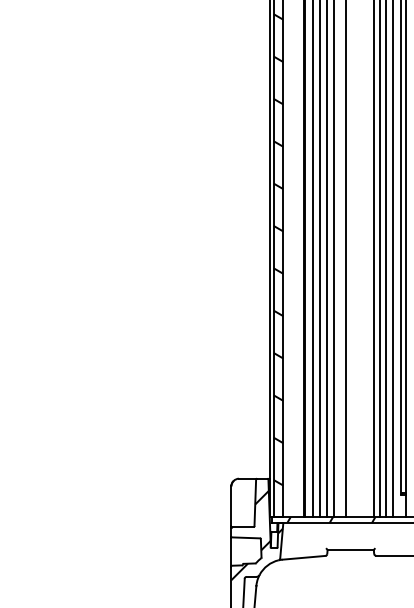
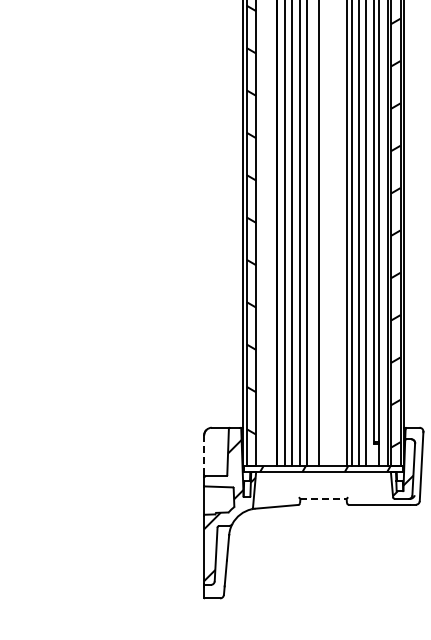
line: (231, 506) -> (204, 455), solid -> dashed
line: (351, 549) -> (324, 498), solid -> dashed

